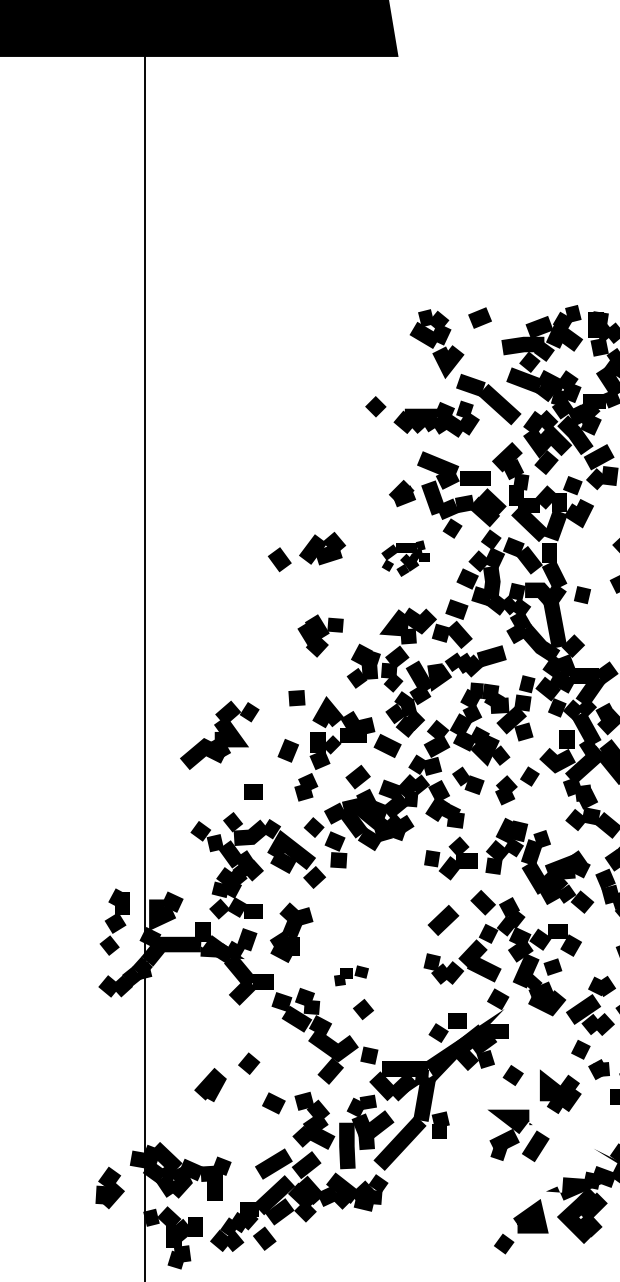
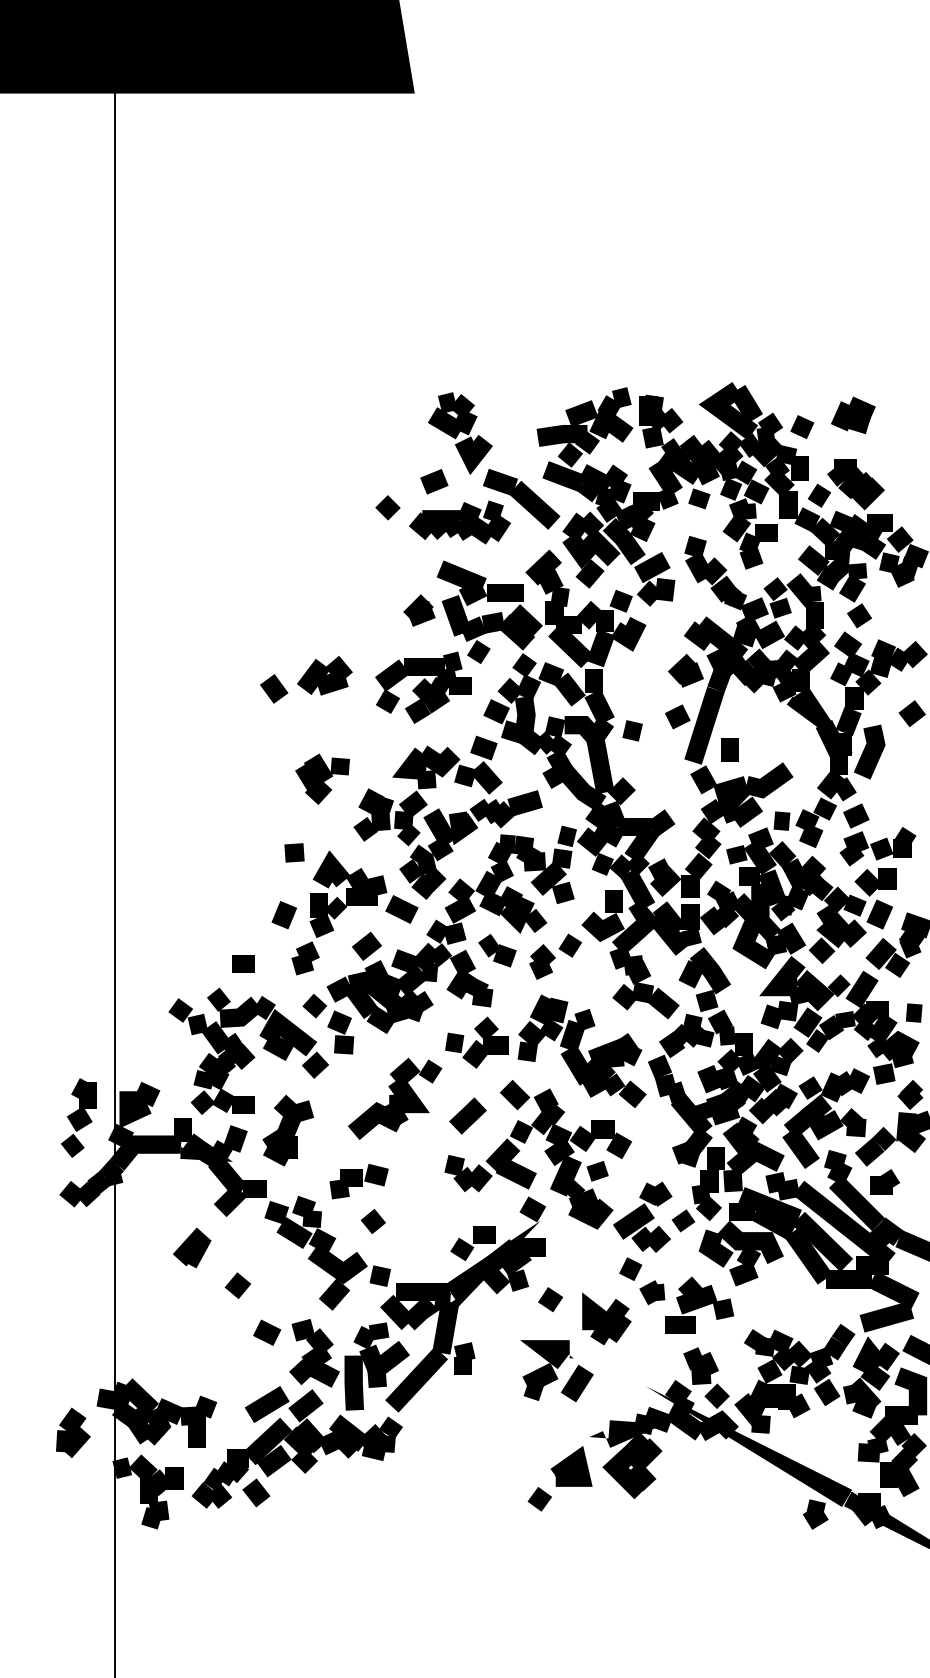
line: (480, 317) -> (434, 481), moved
part: (405, 558) -> (423, 687), size x1.67
part: (220, 735) -> (395, 1098), moved
part: (350, 975) -> (358, 1181), size x1.43
part: (210, 1084) -> (192, 1247), moved

